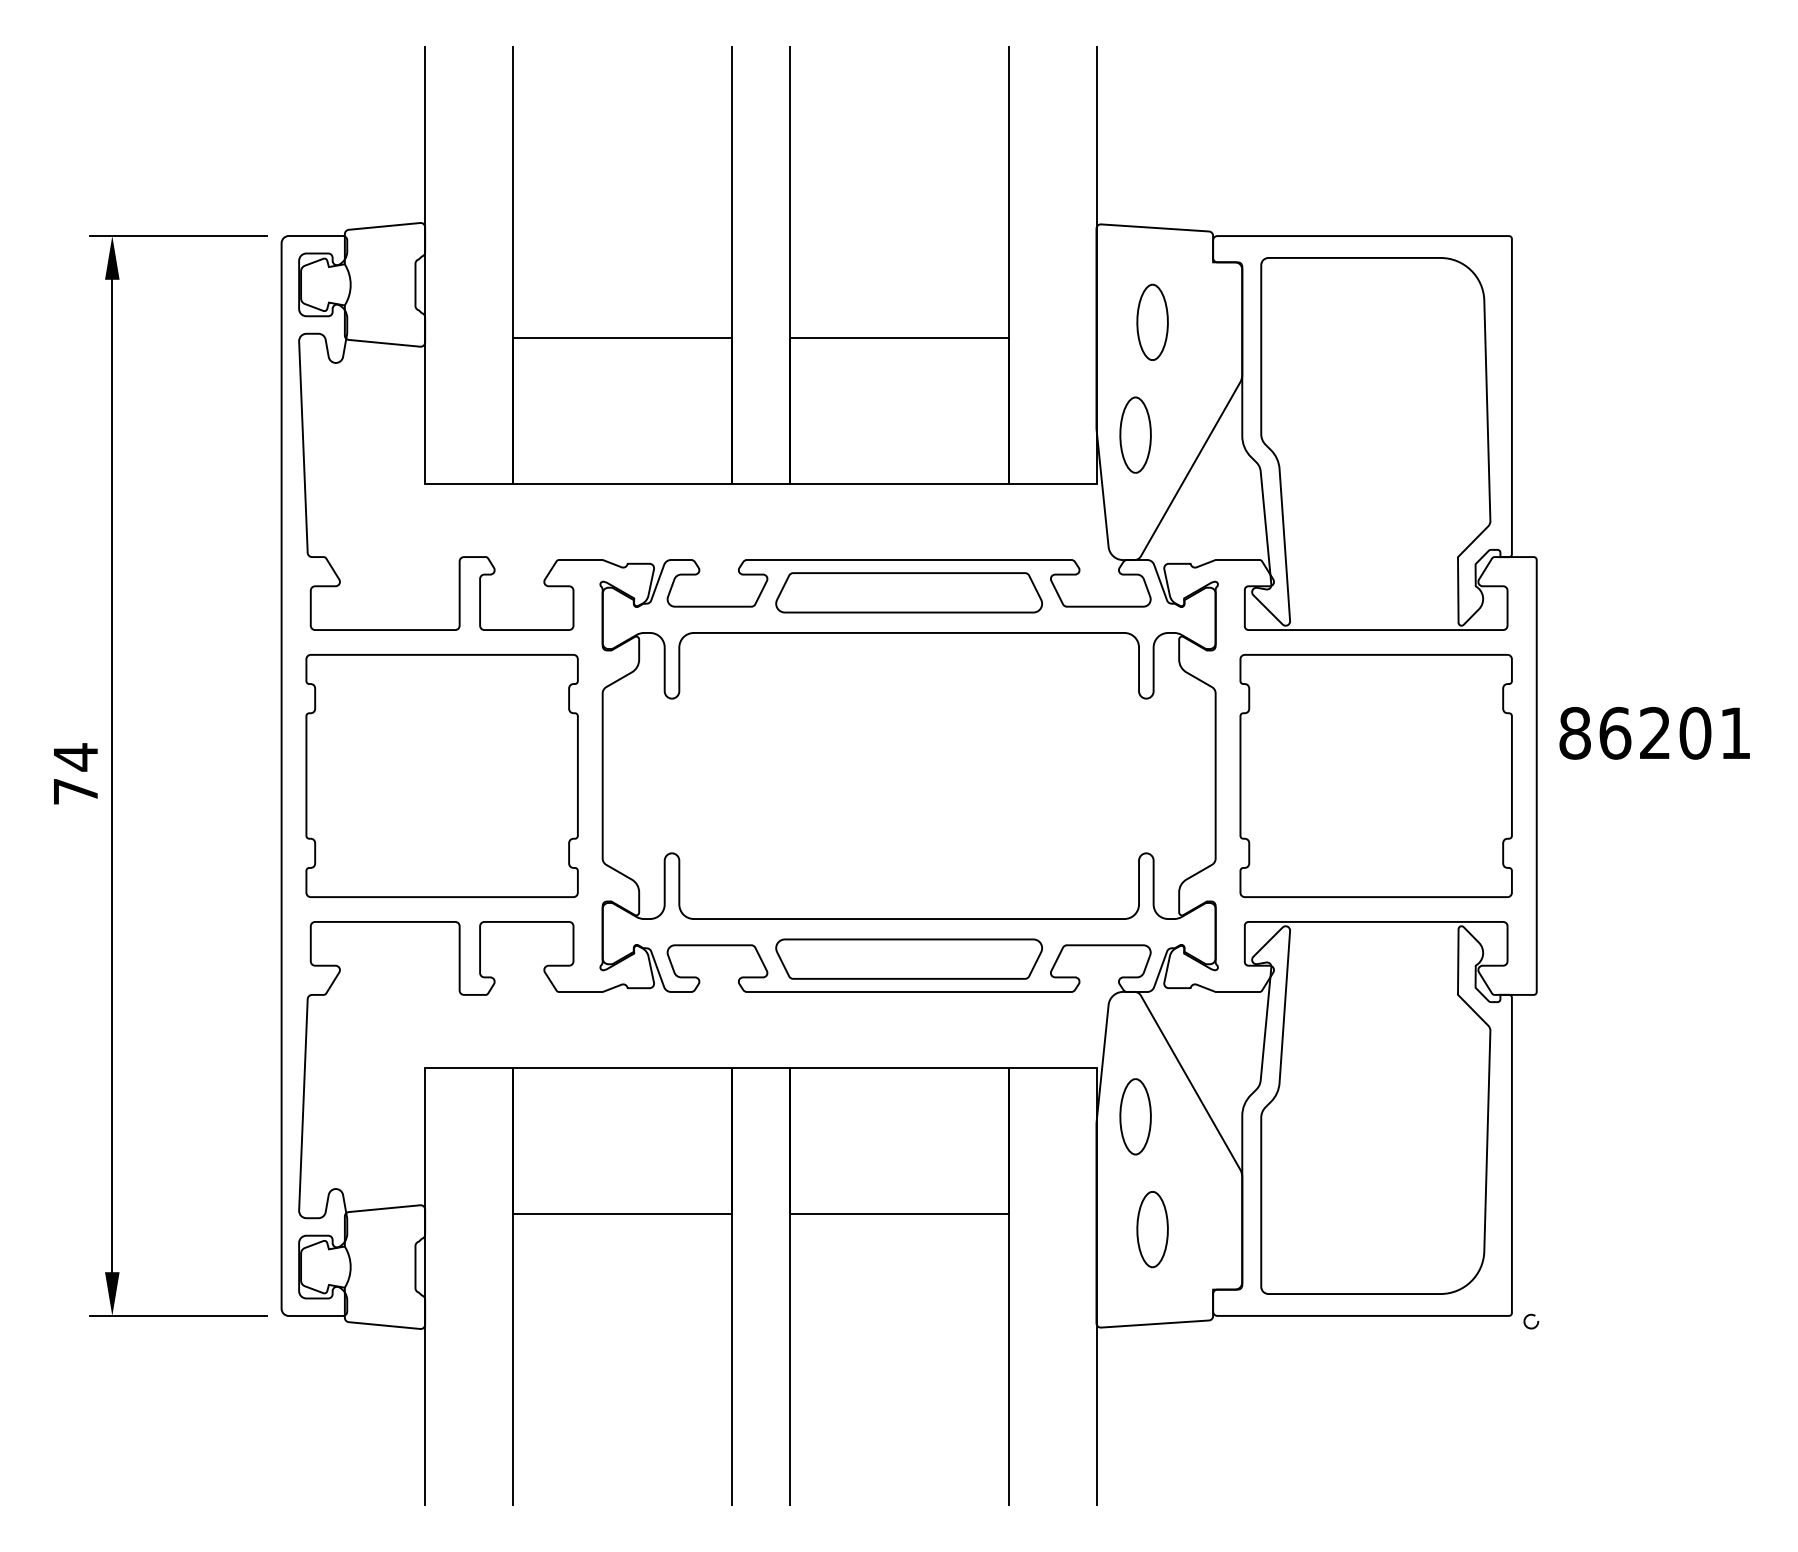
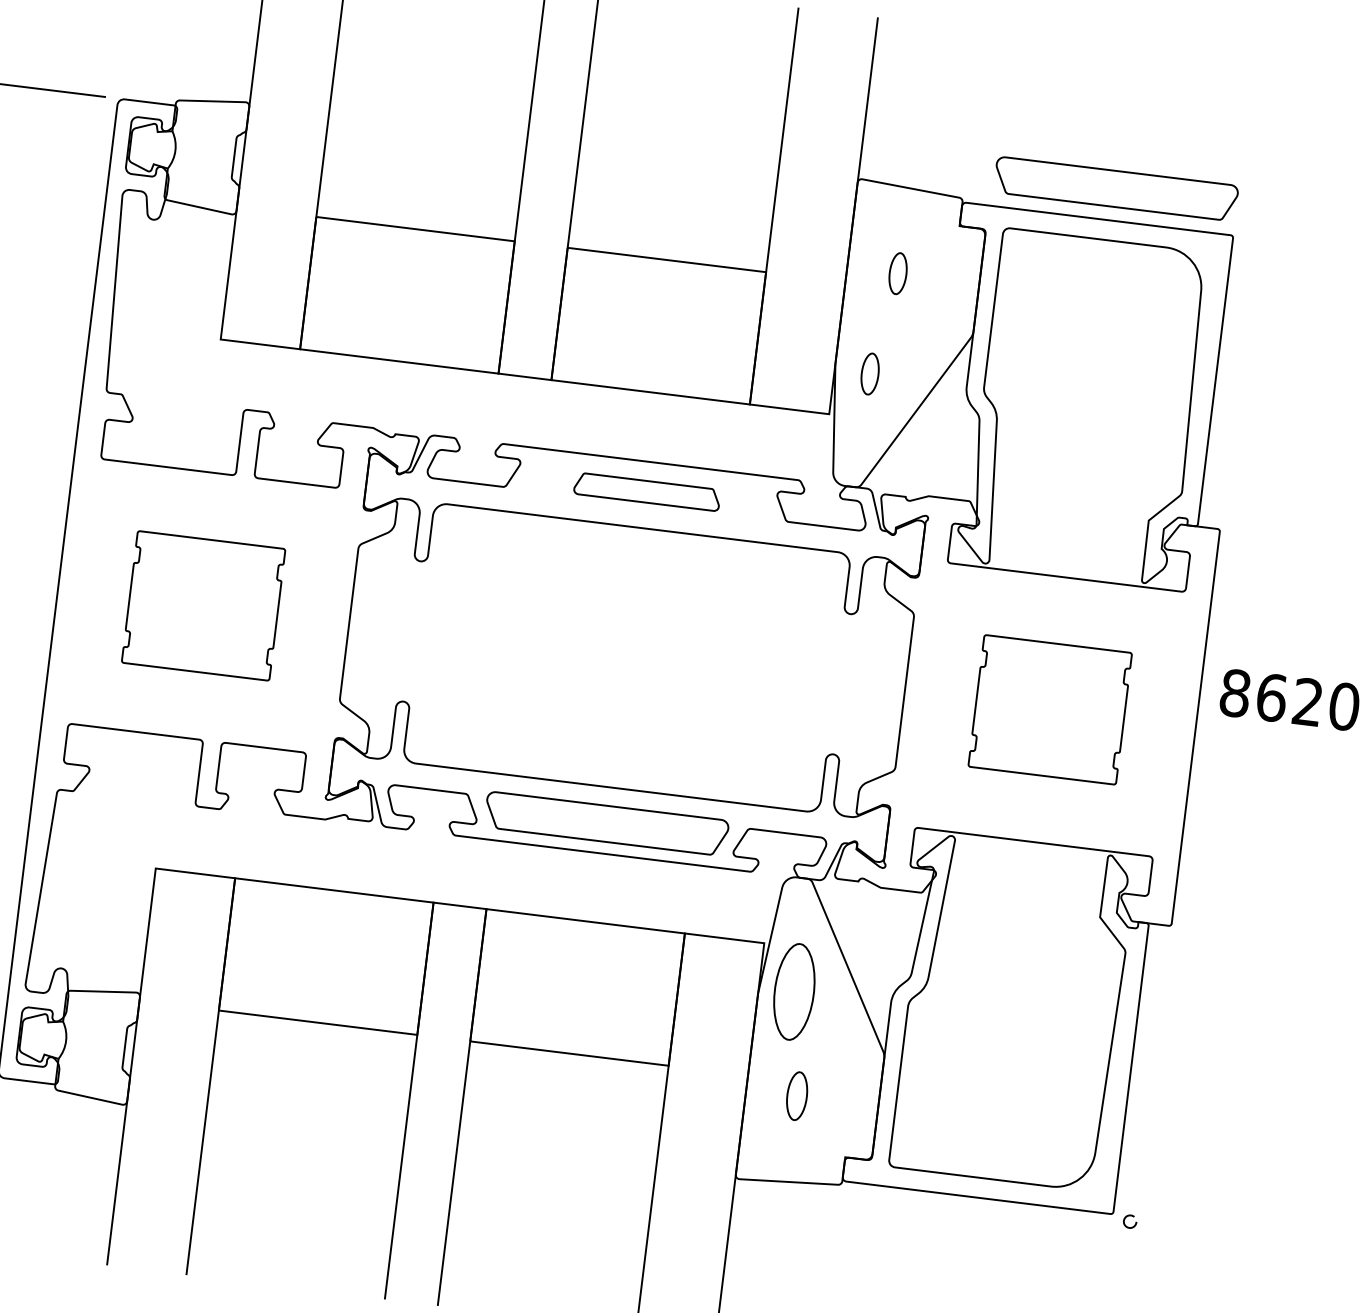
part: (1377, 200) -> (1115, 188), added
part: (1152, 321) -> (898, 273), size x0.6
part: (1135, 434) -> (870, 373), size x0.6
part: (908, 592) -> (646, 491), size x0.6
part: (441, 775) -> (203, 605), size x0.6
part: (1375, 775) -> (1049, 709), size x0.6
part: (1135, 1116) -> (794, 991), size x1.4
part: (1152, 1229) -> (797, 1096), size x0.7

